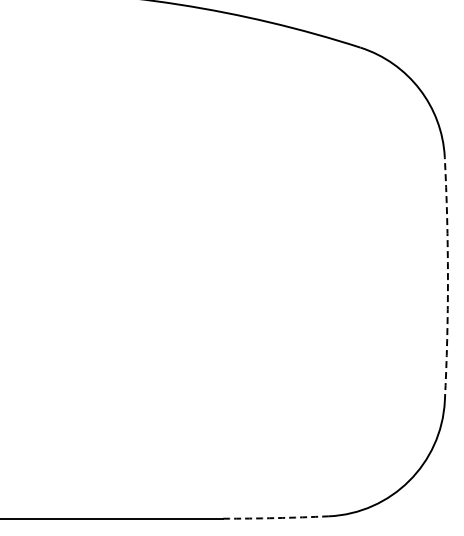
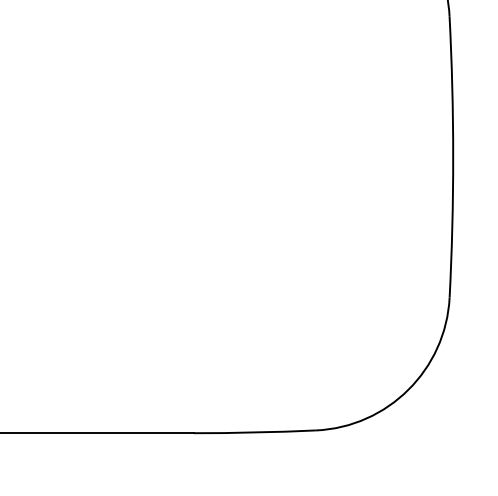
arc: (447, 279) -> (452, 157), dashed -> solid
arc: (275, 518) -> (254, 432), dashed -> solid

